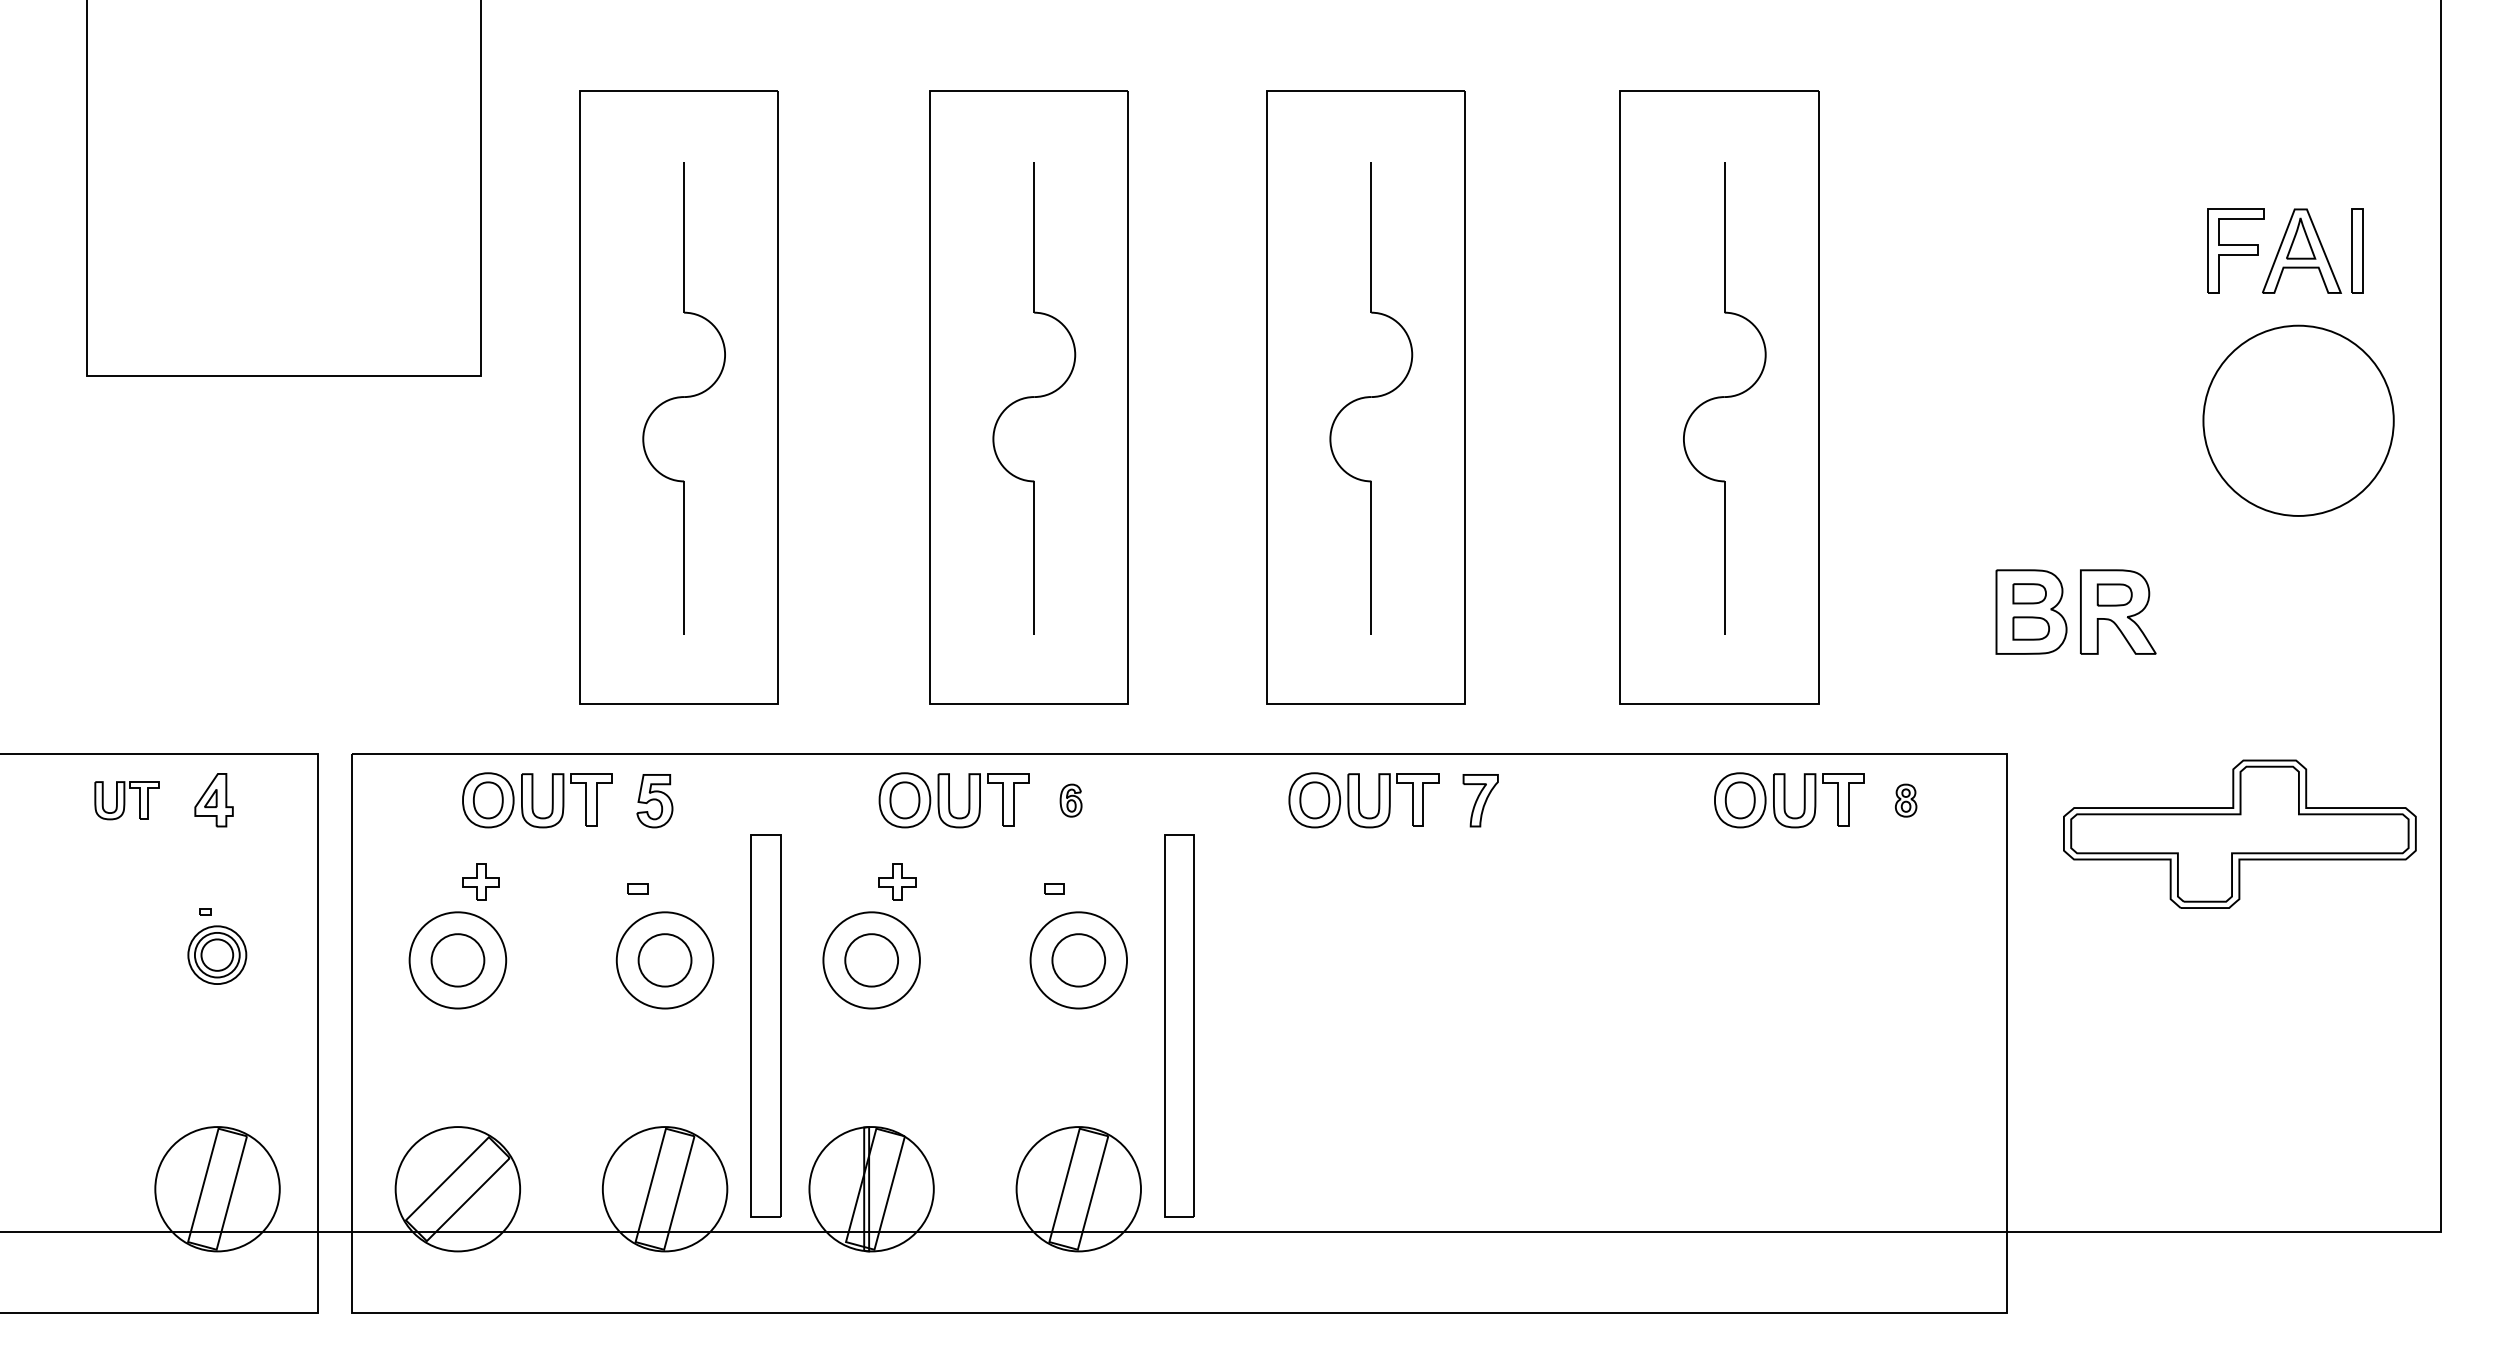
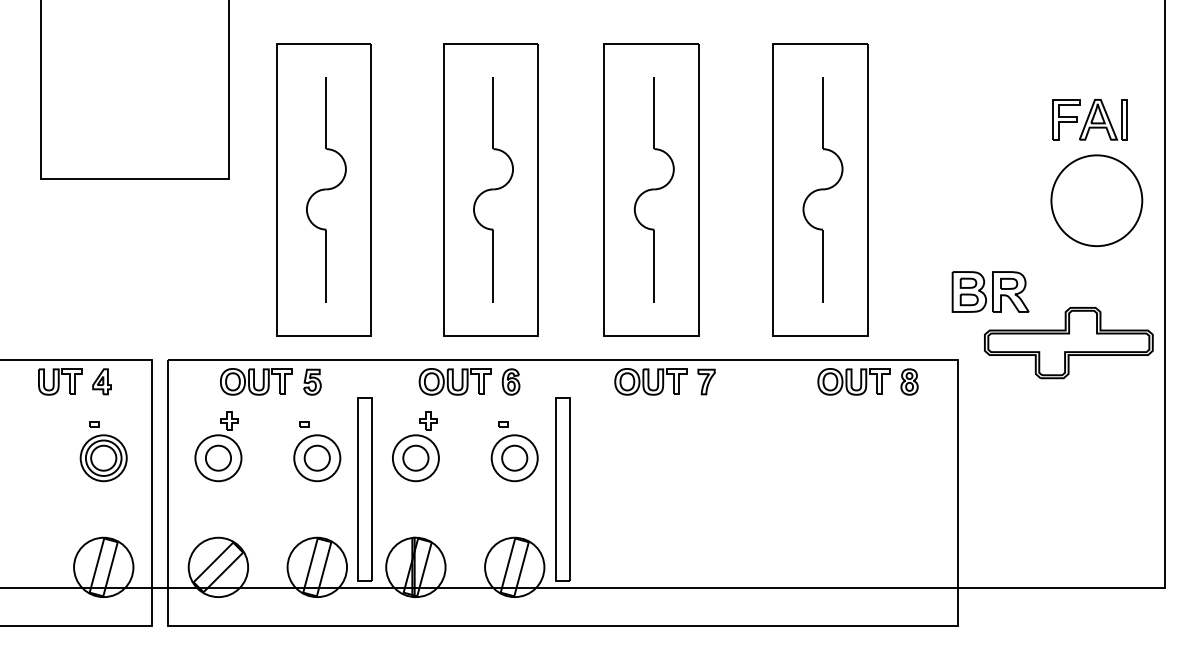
part: (126, 799) -> (60, 381), size x1.43
part: (1069, 799) -> (510, 381), size x1.67
part: (1906, 799) -> (909, 381), size x1.67
part: (2239, 835) -> (1068, 343), moved
part: (217, 946) -> (103, 451), size x1.67

